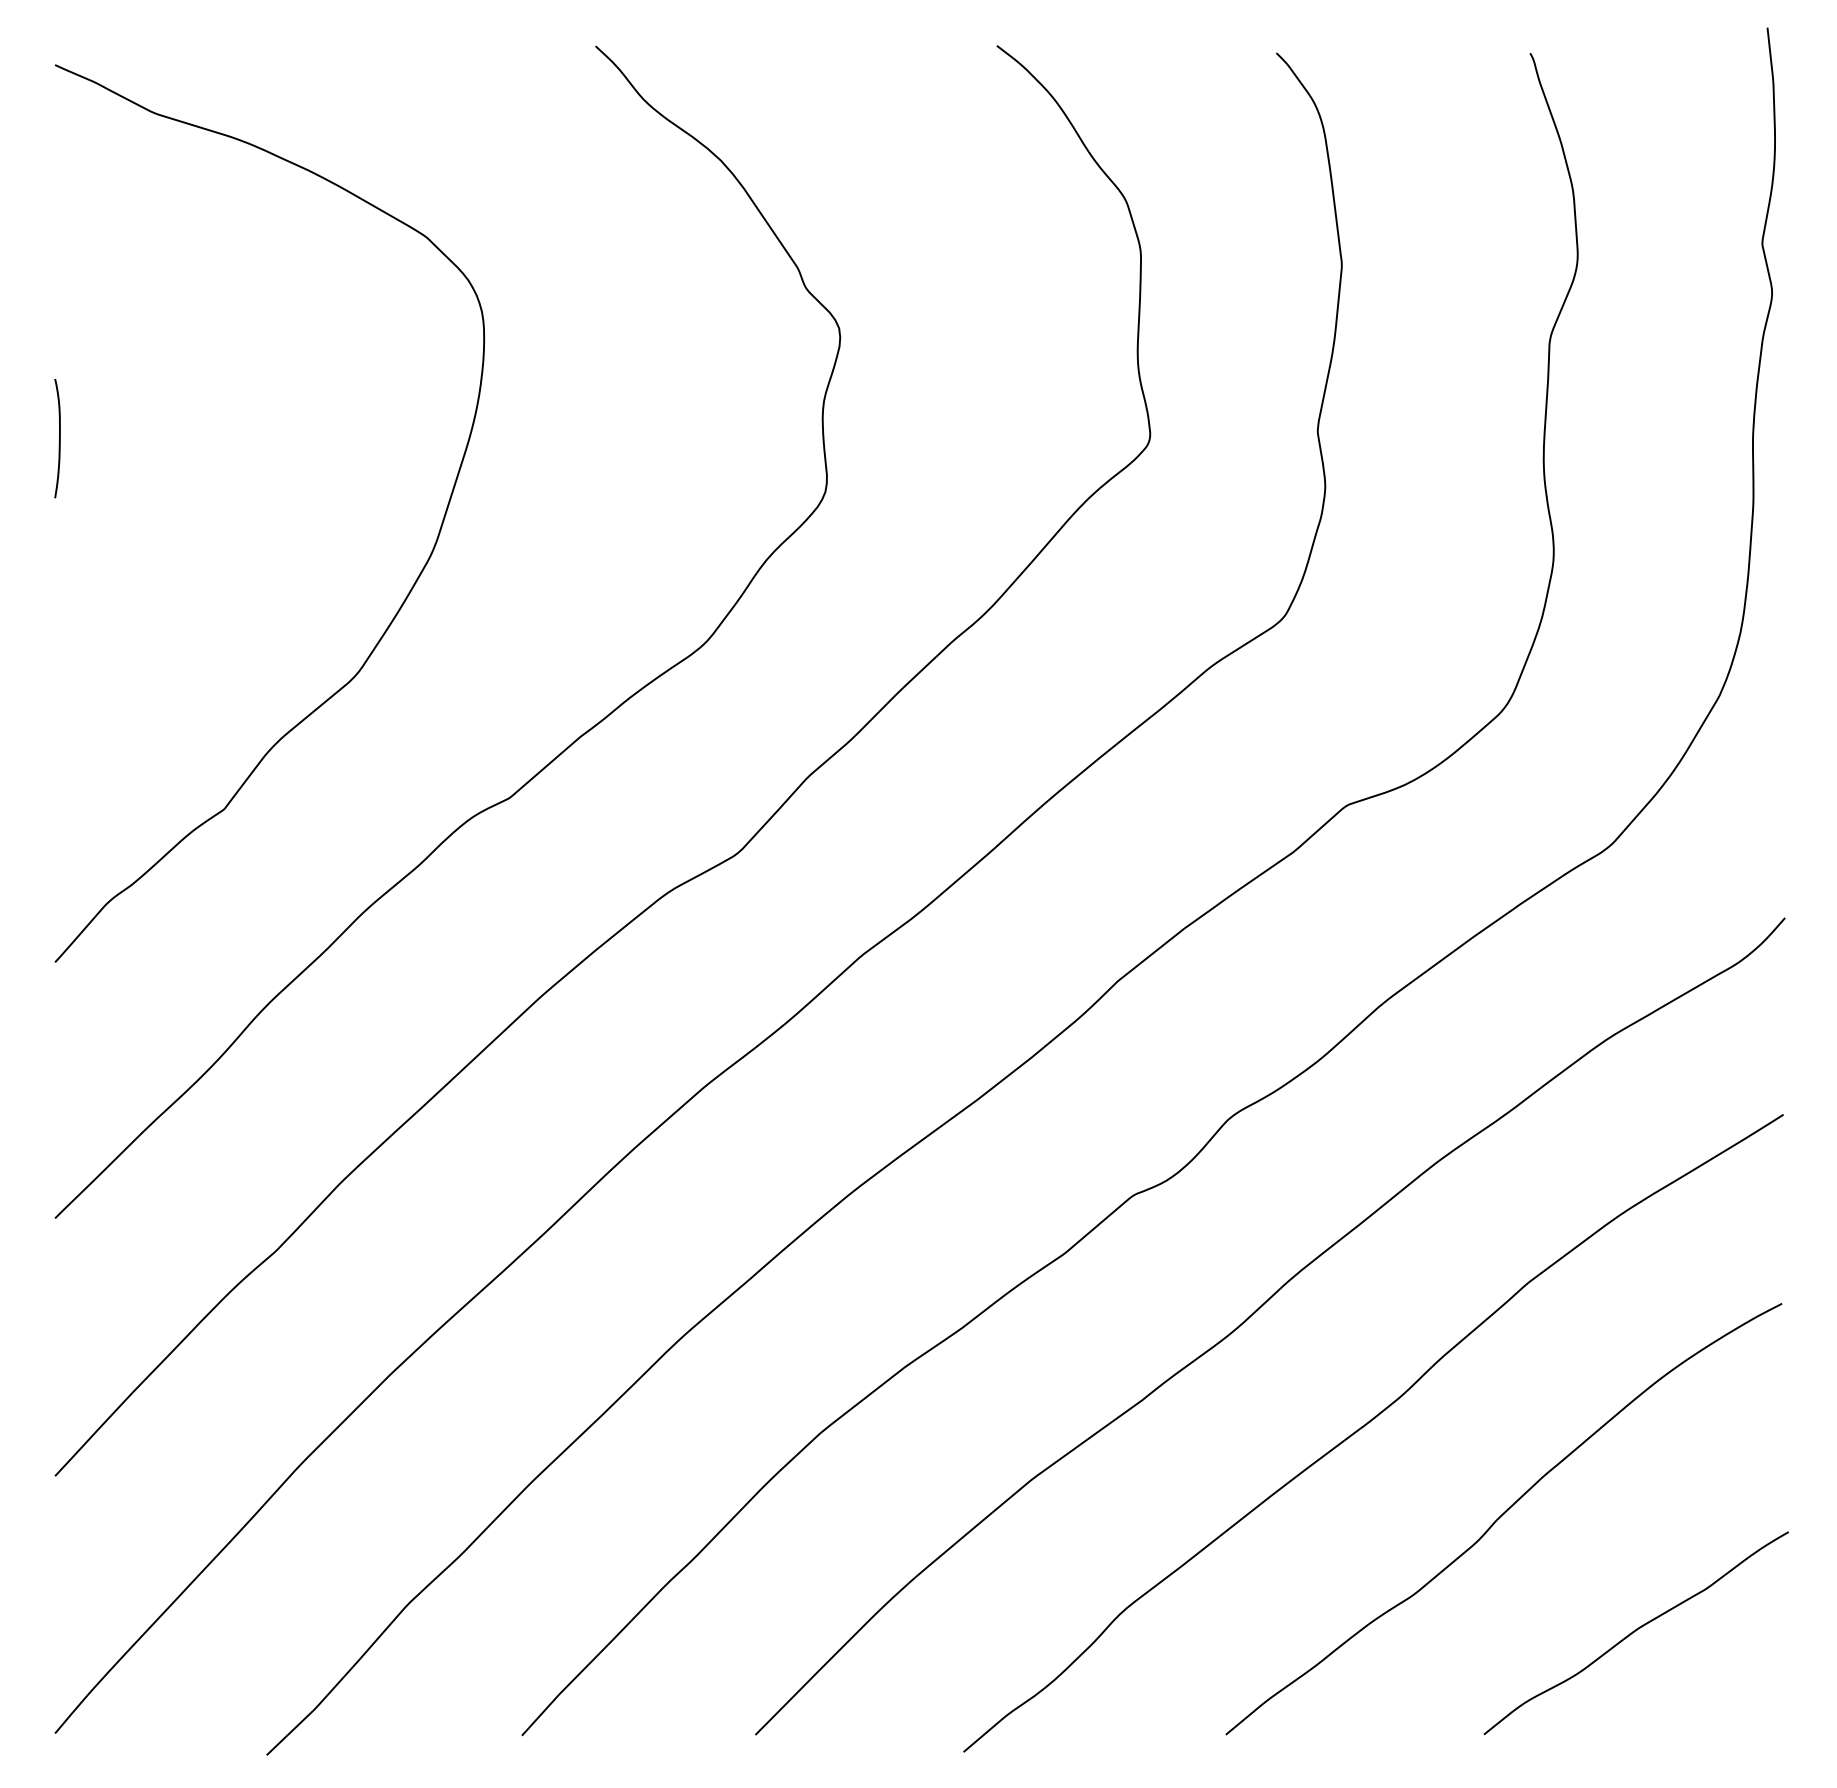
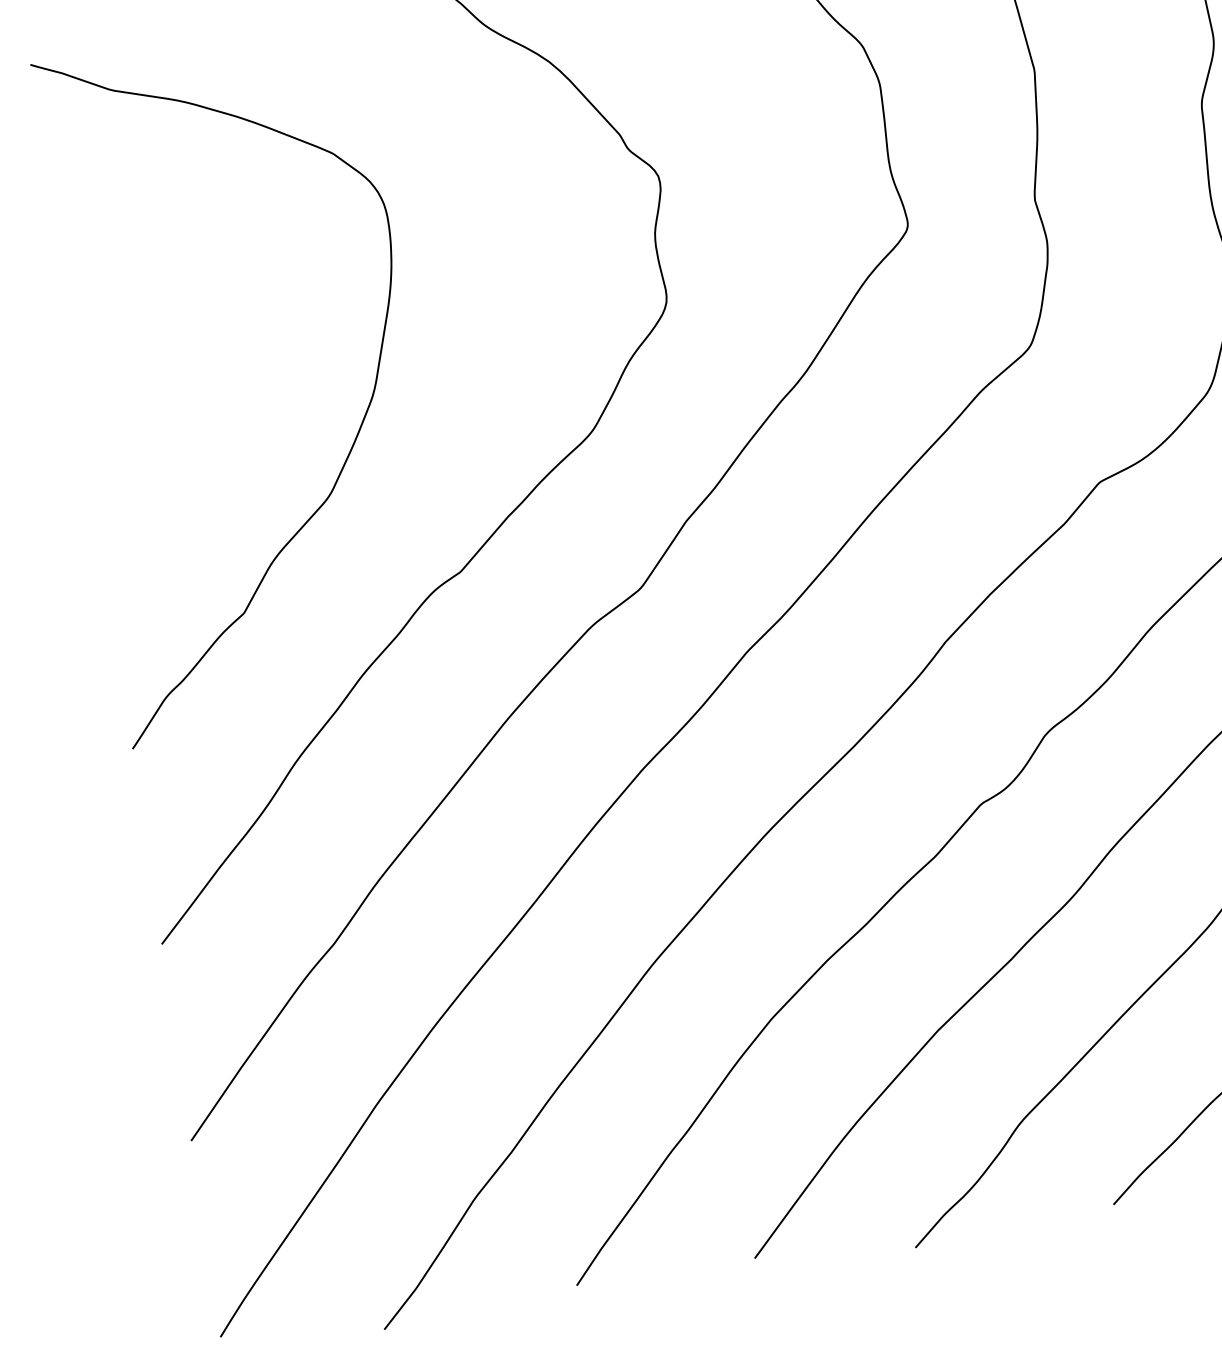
curve: (59, 438) -> (76, 349), removed

